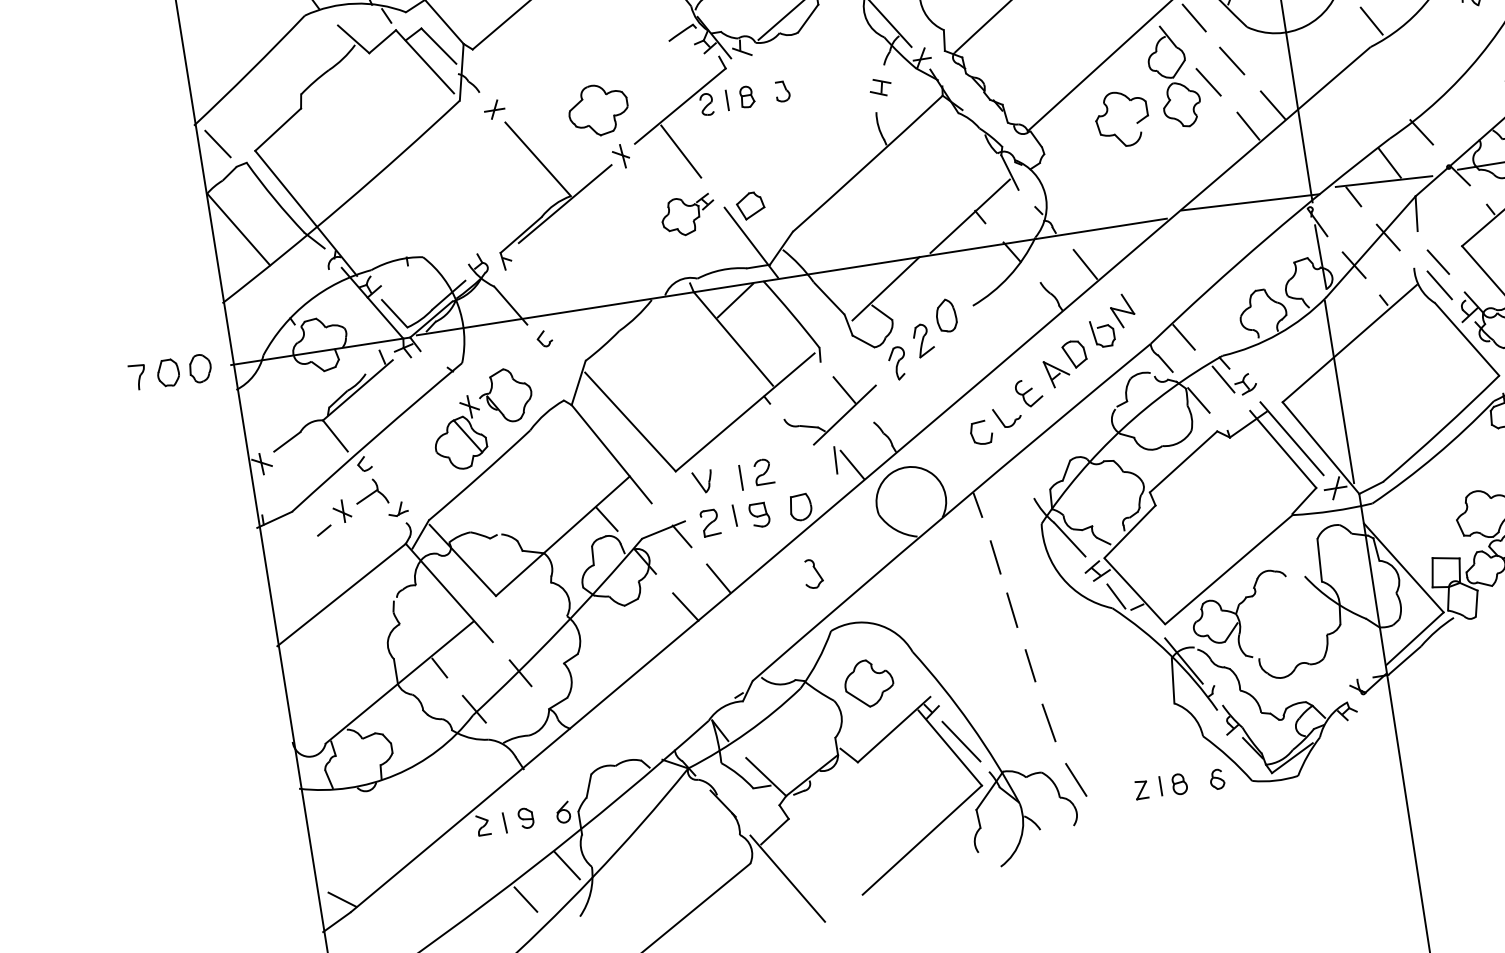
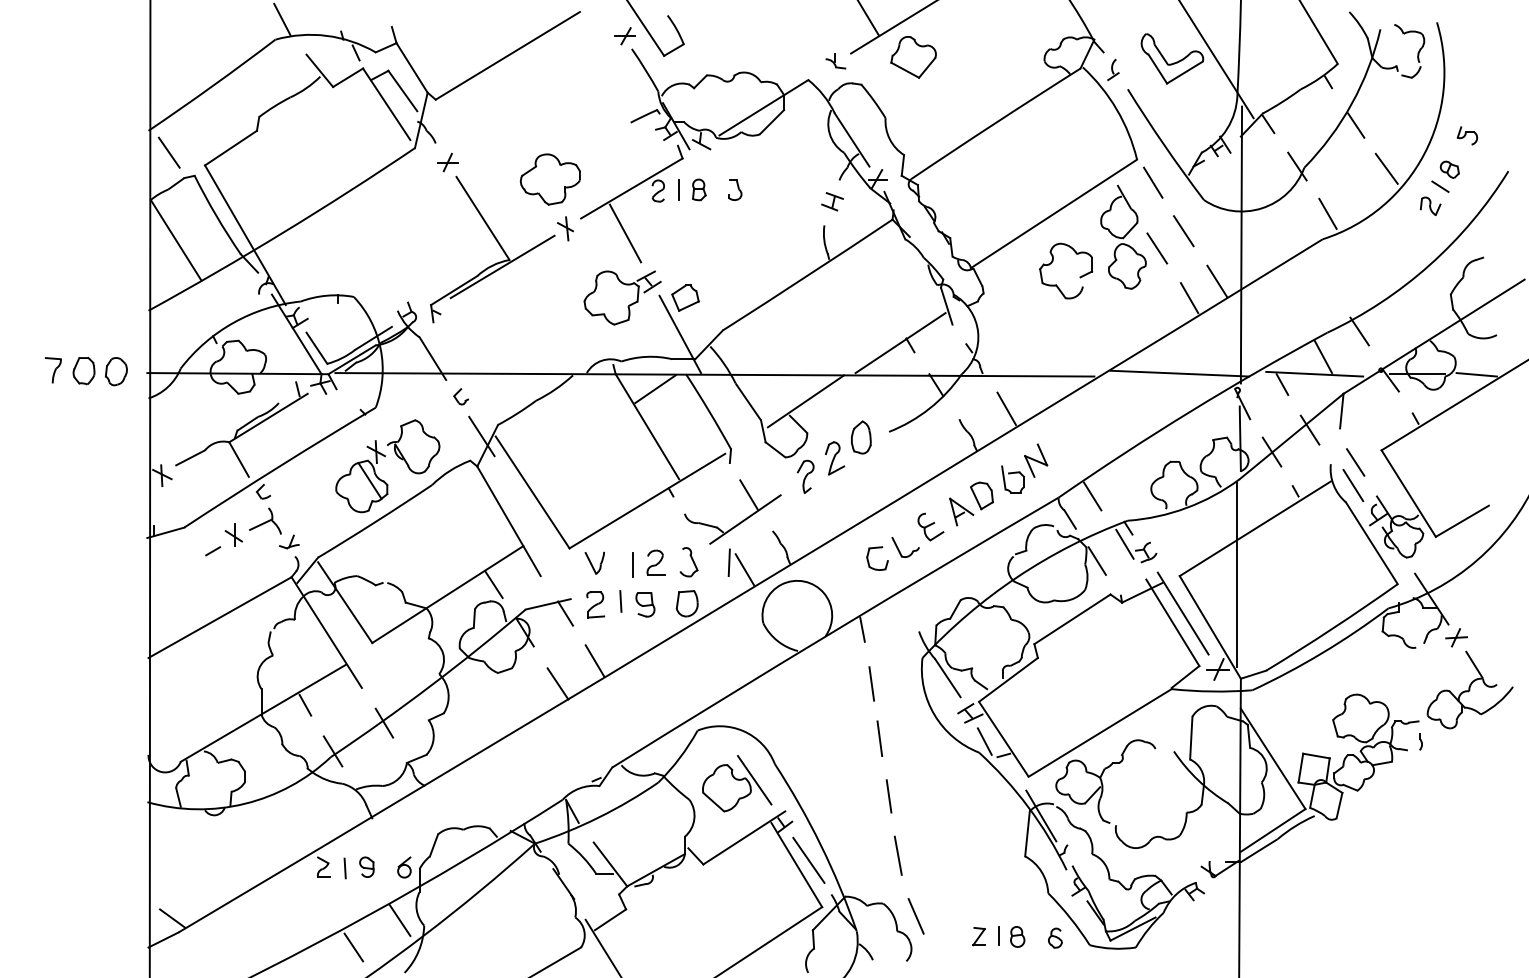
part: (688, 215) -> (622, 297), size x1.43
line: (571, 374) -> (481, 436), added
part: (812, 574) -> (688, 562), moved
line: (895, 671) -> (754, 780), added

